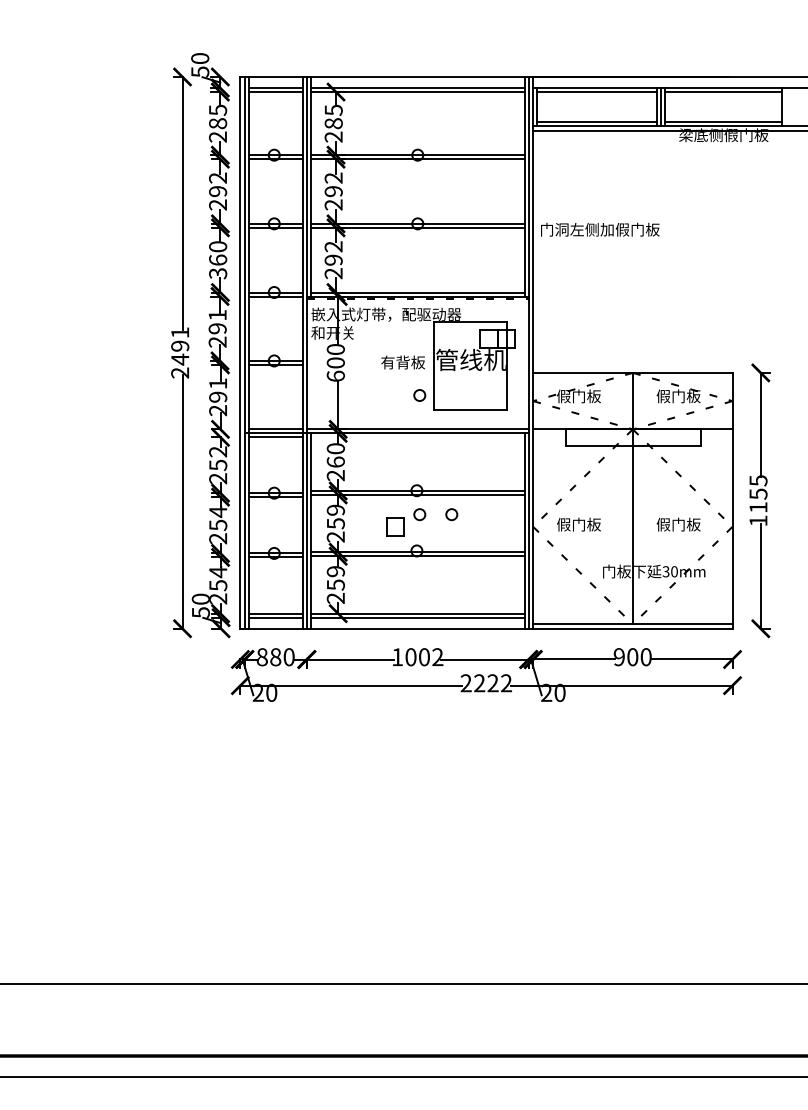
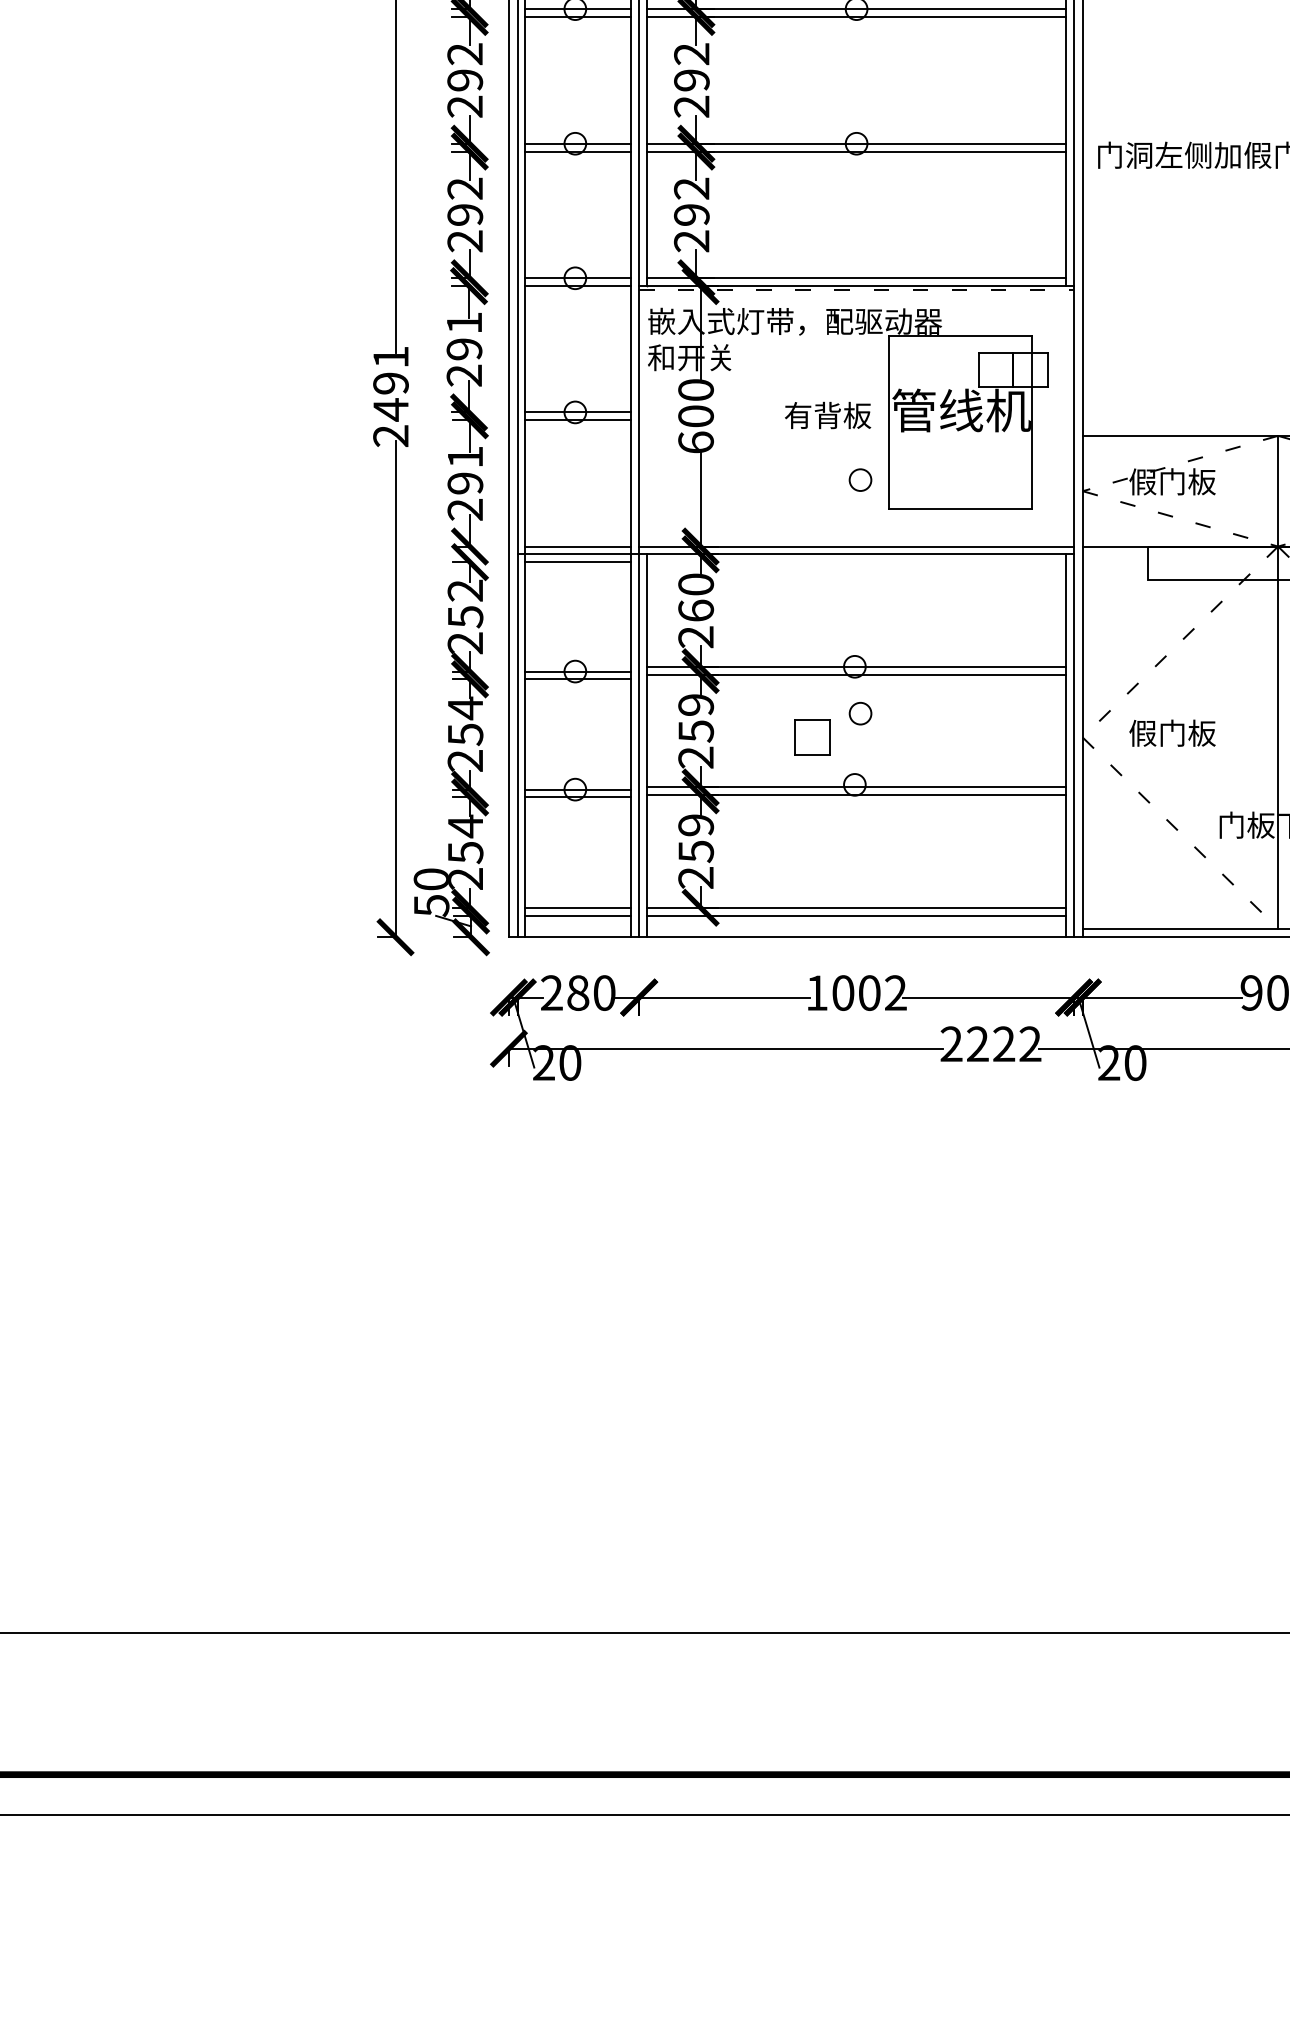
text: (218, 260) -> (466, 215), 360 -> 292
circle: (451, 514) -> (922, 713), removed
text: (261, 657) -> (550, 993), 880 -> 280

